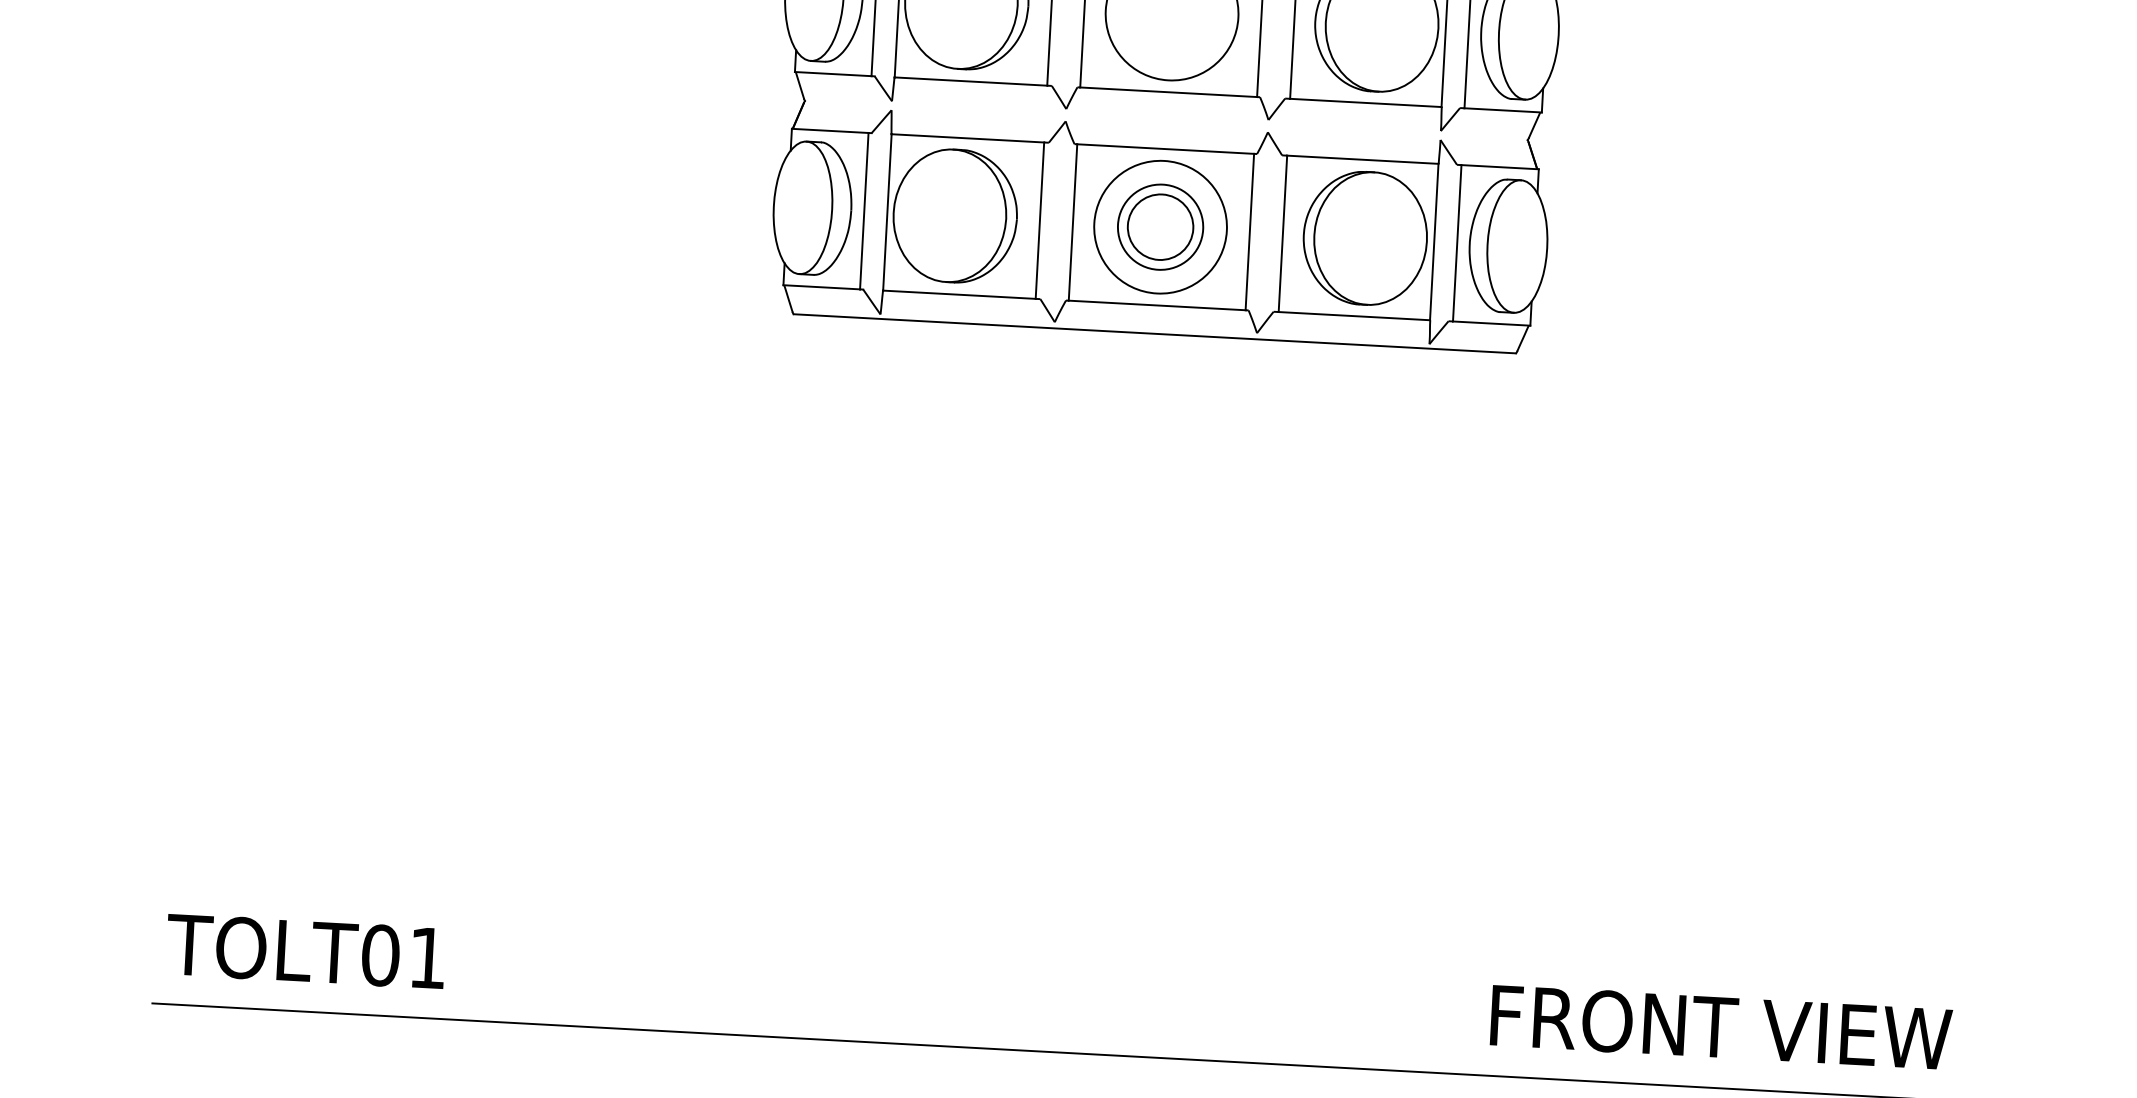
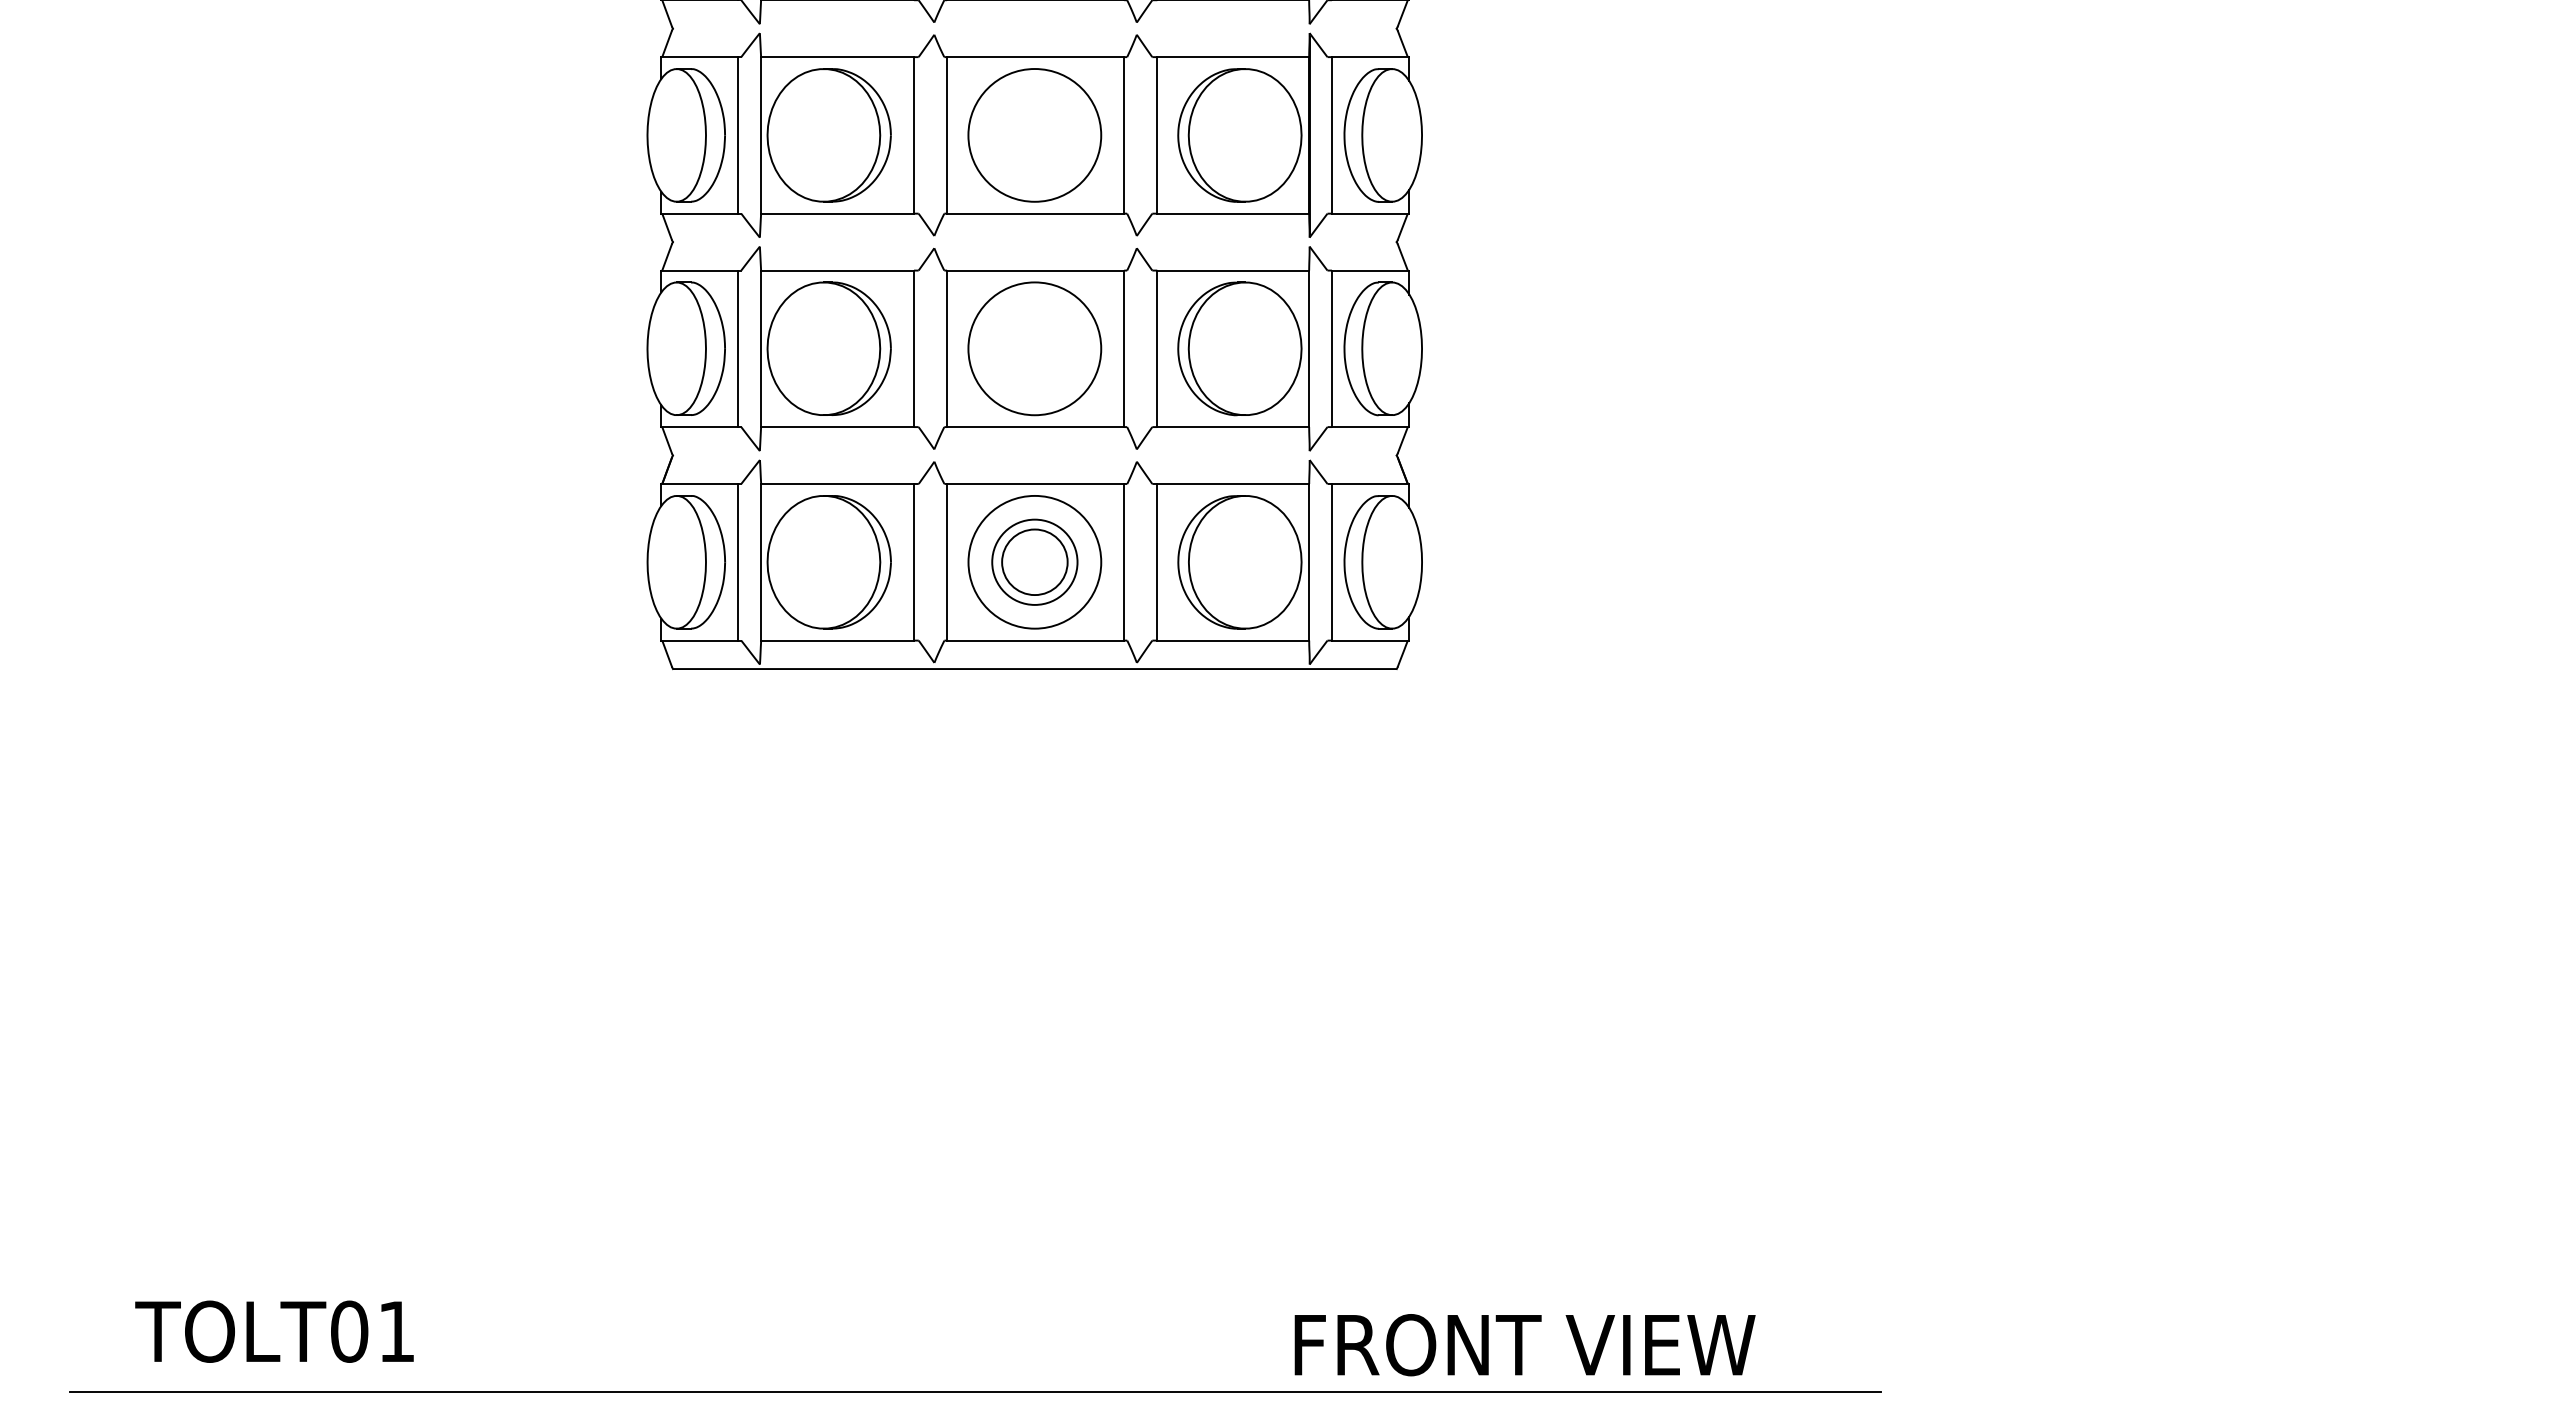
text: (305, 951) -> (274, 1331), moved
text: (1720, 1027) -> (1524, 1345), moved

